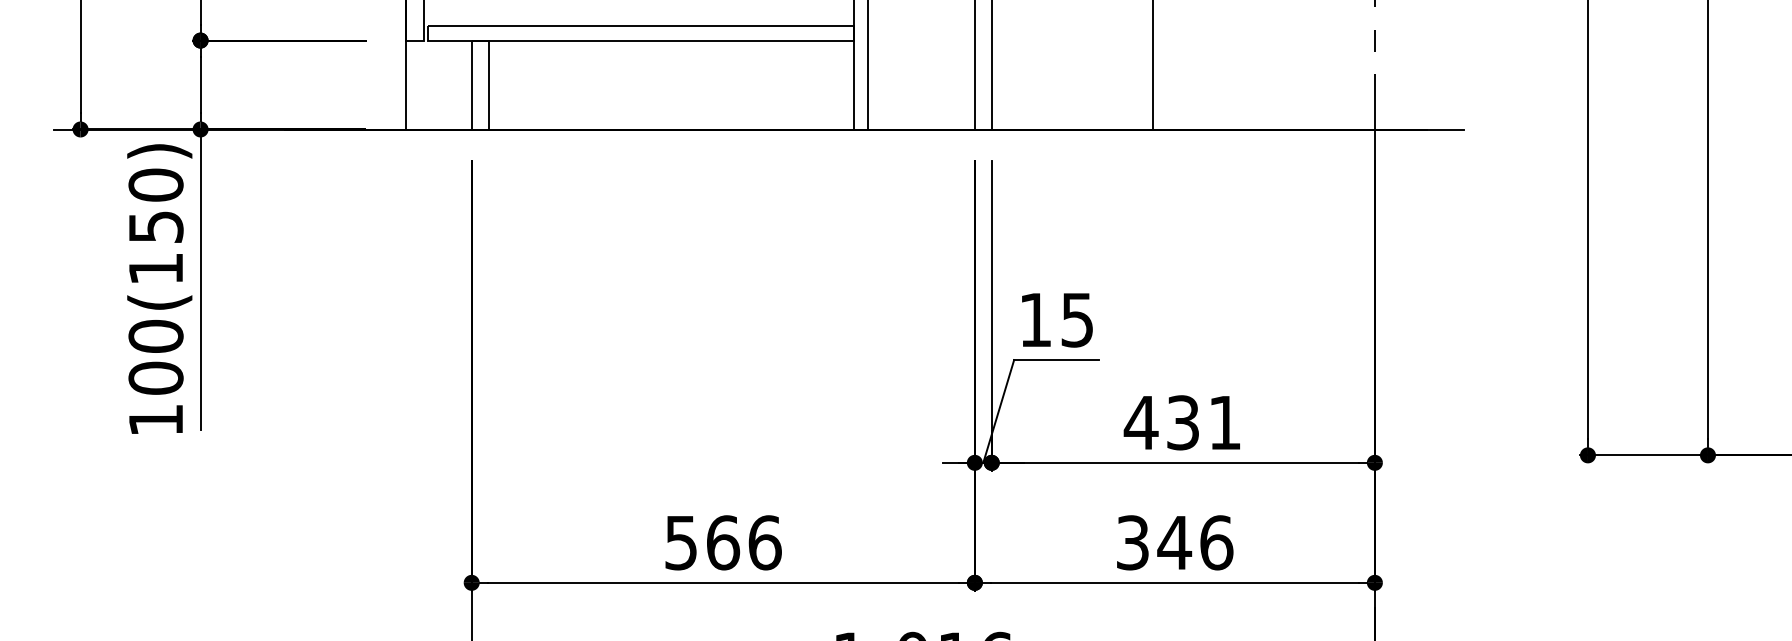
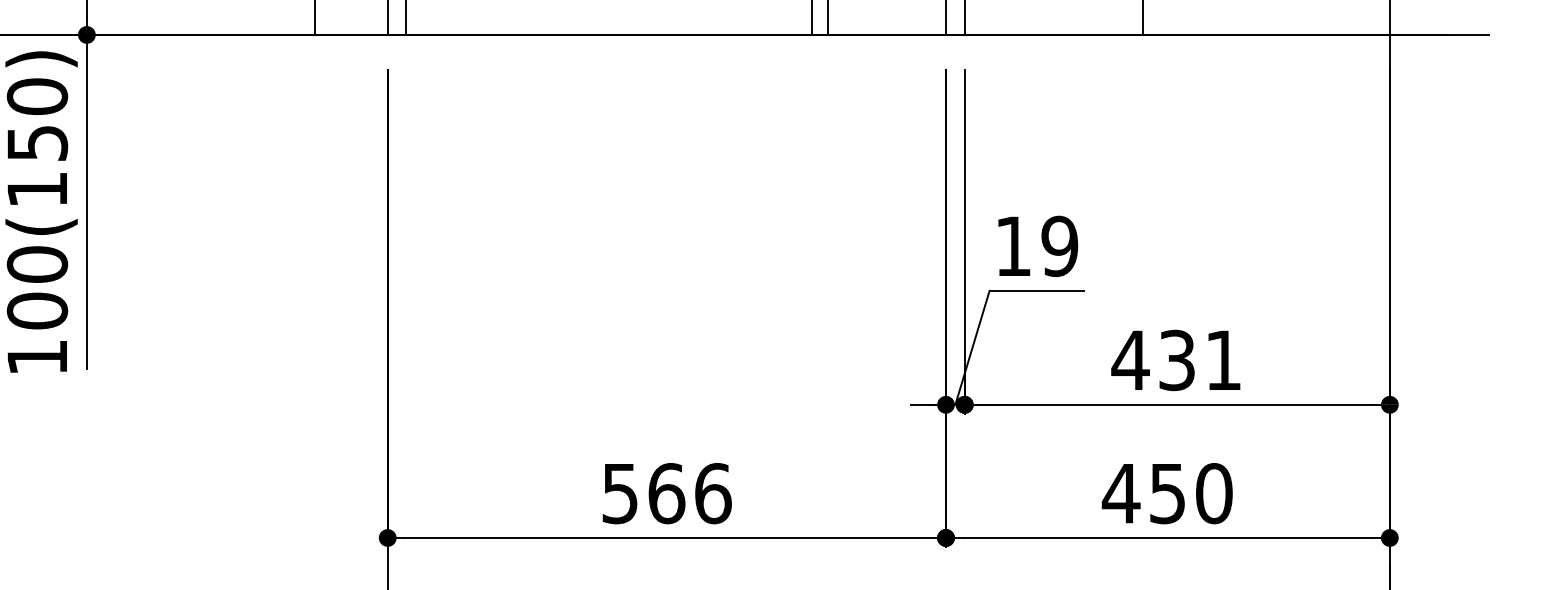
text: (1076, 319) -> (1058, 245), 15 -> 19
text: (1174, 542) -> (1167, 493), 346 -> 450

